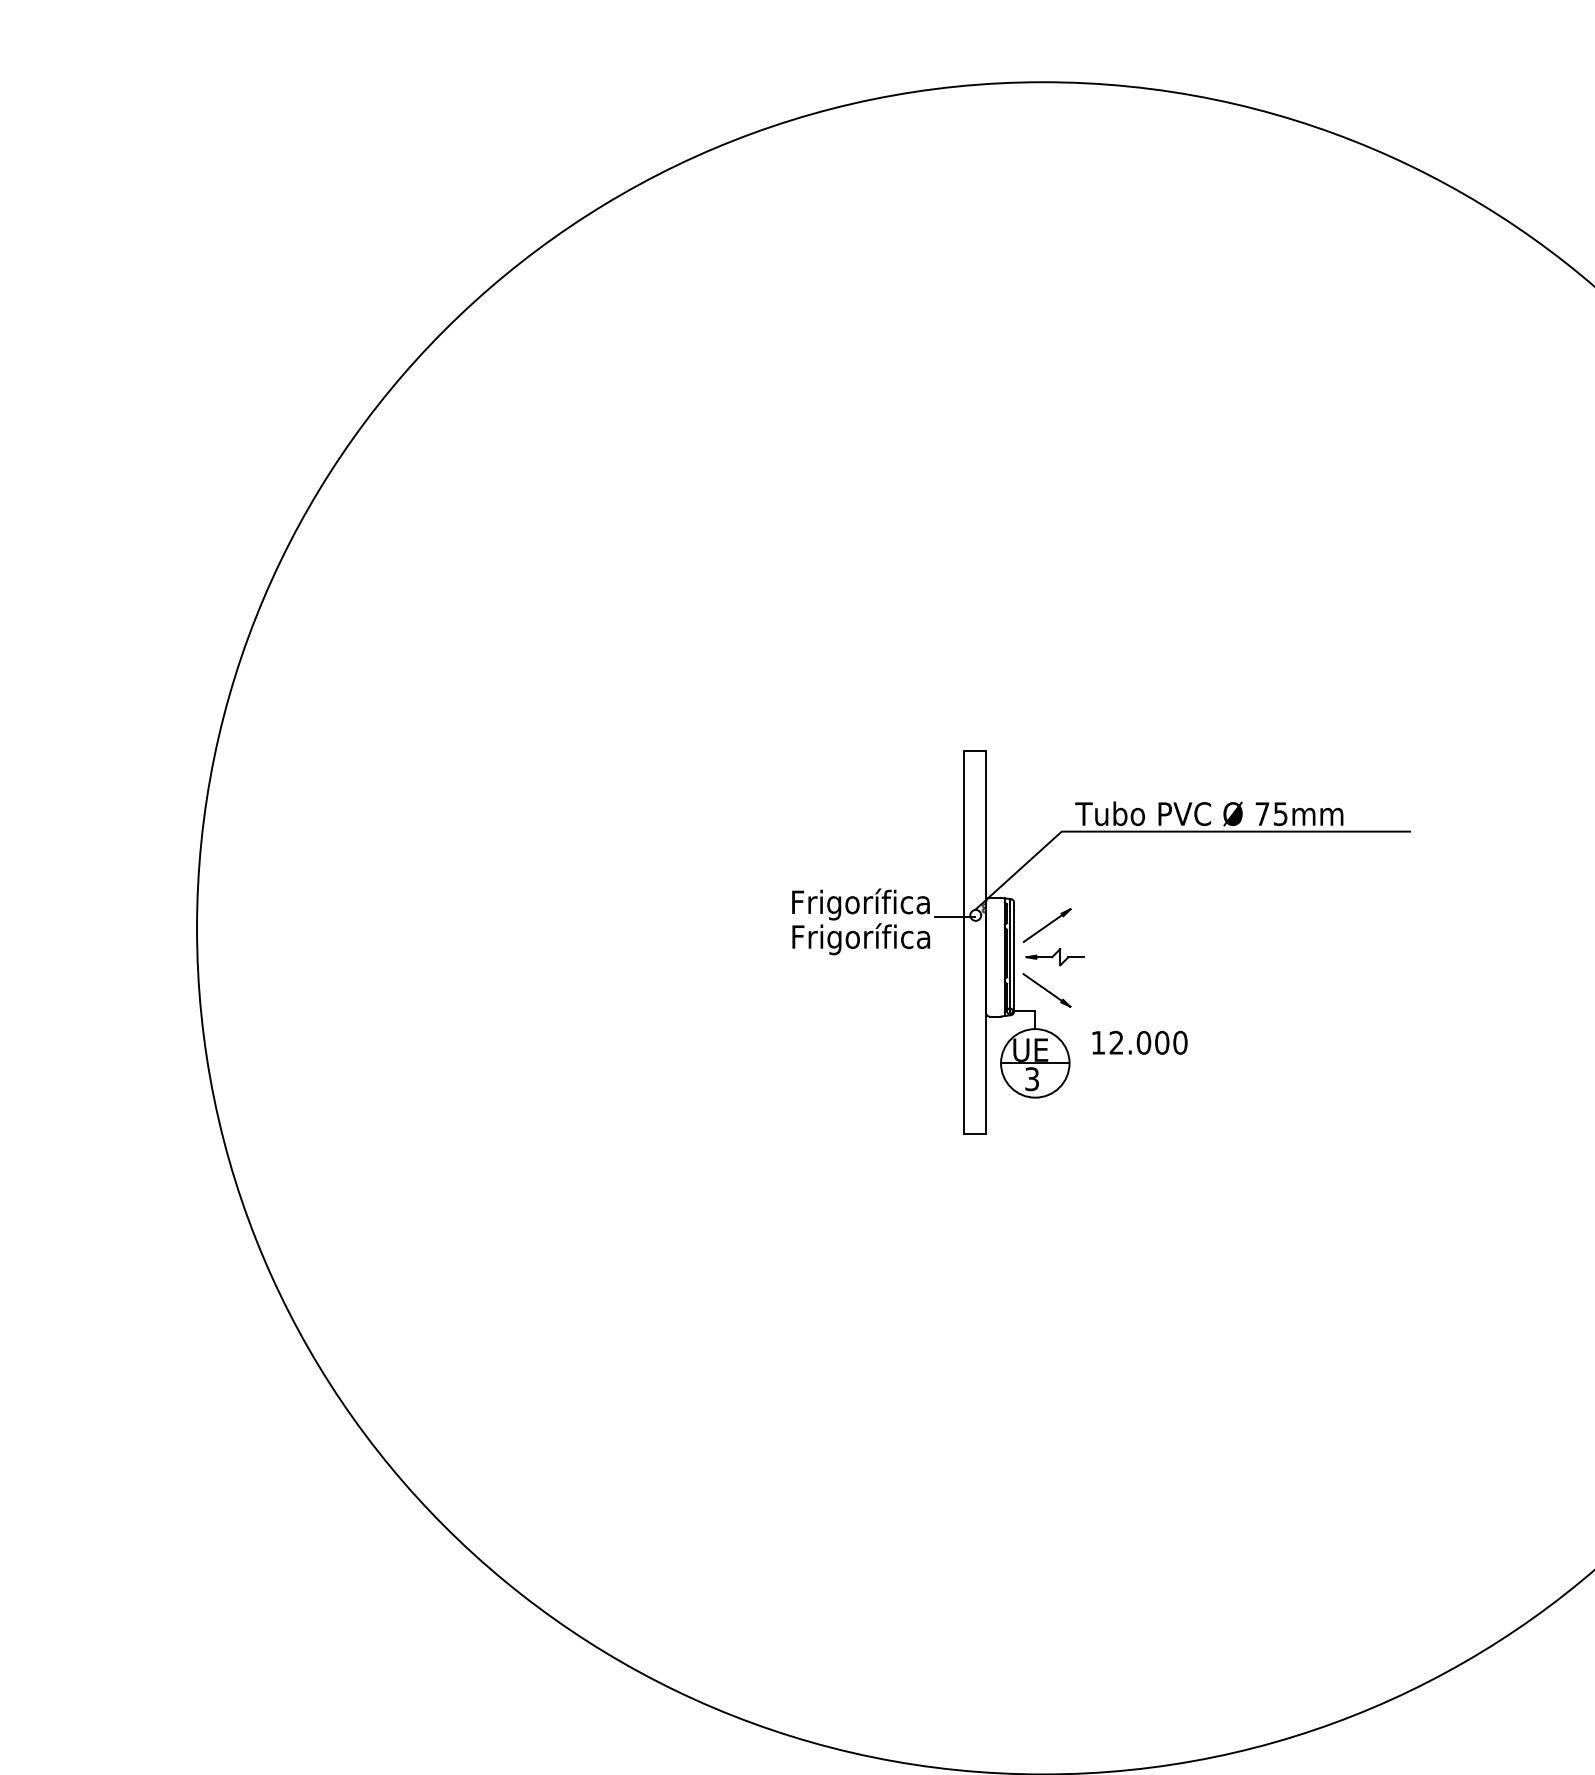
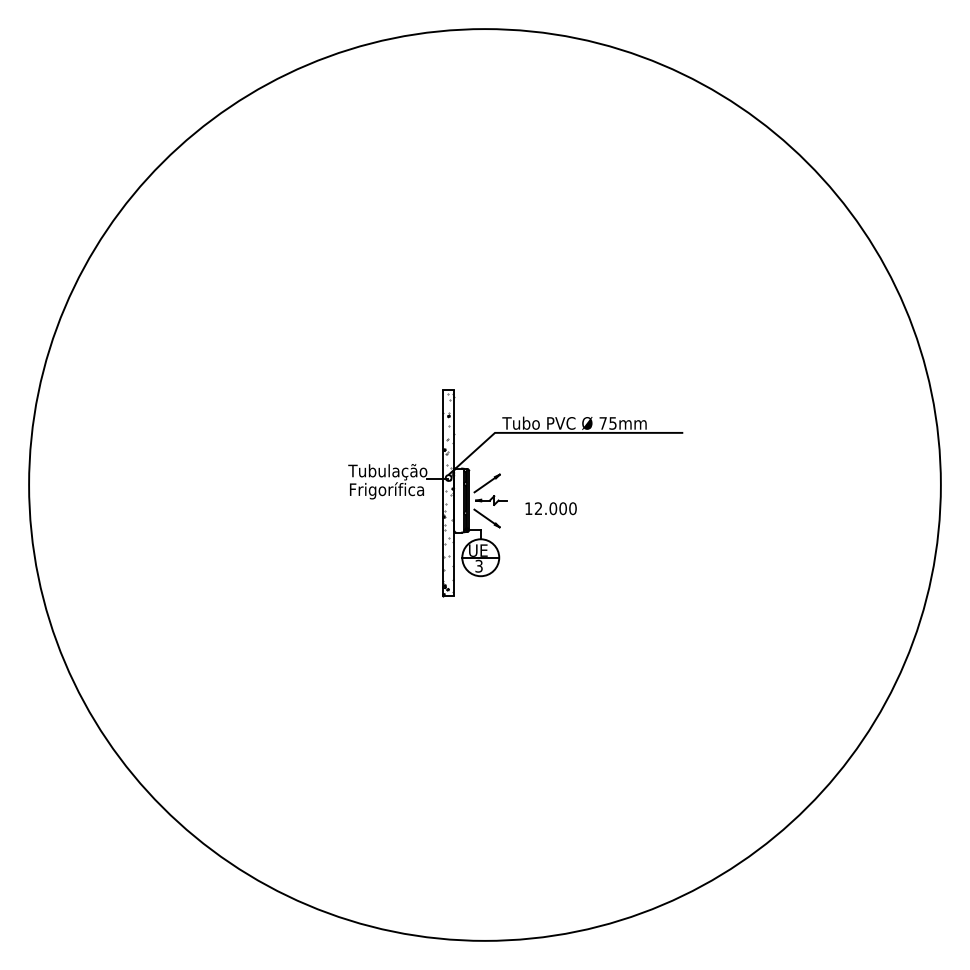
hatch: (975, 827) -> (448, 430), added
text: (862, 903) -> (387, 471), Frigorífica -> Tubulação
hatch: (975, 1025) -> (448, 537), added
text: (1138, 1042) -> (550, 508), moved

